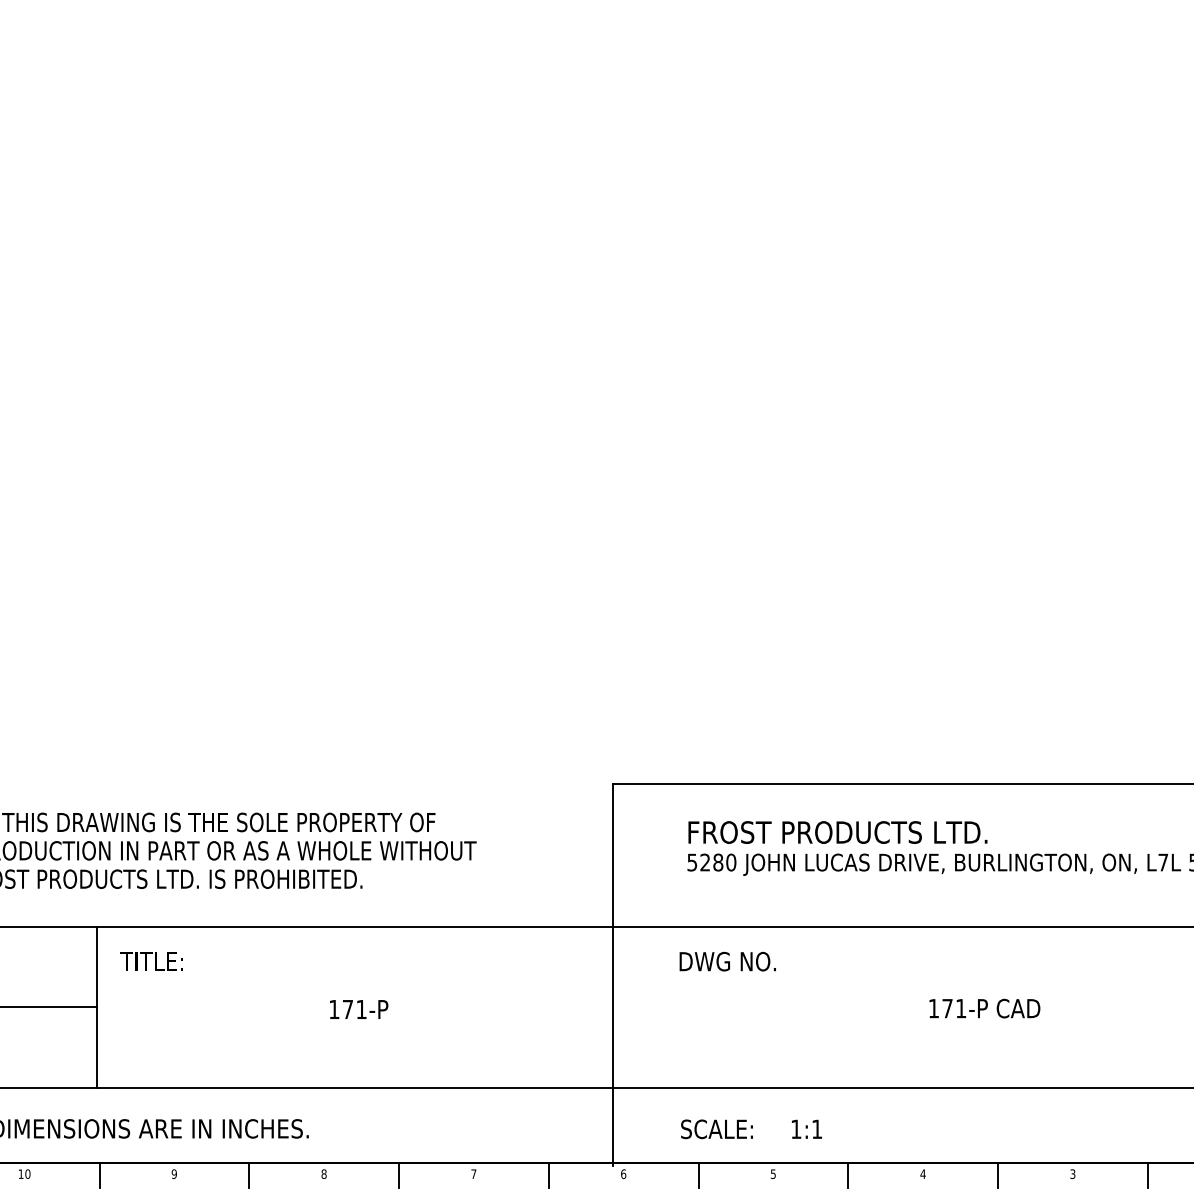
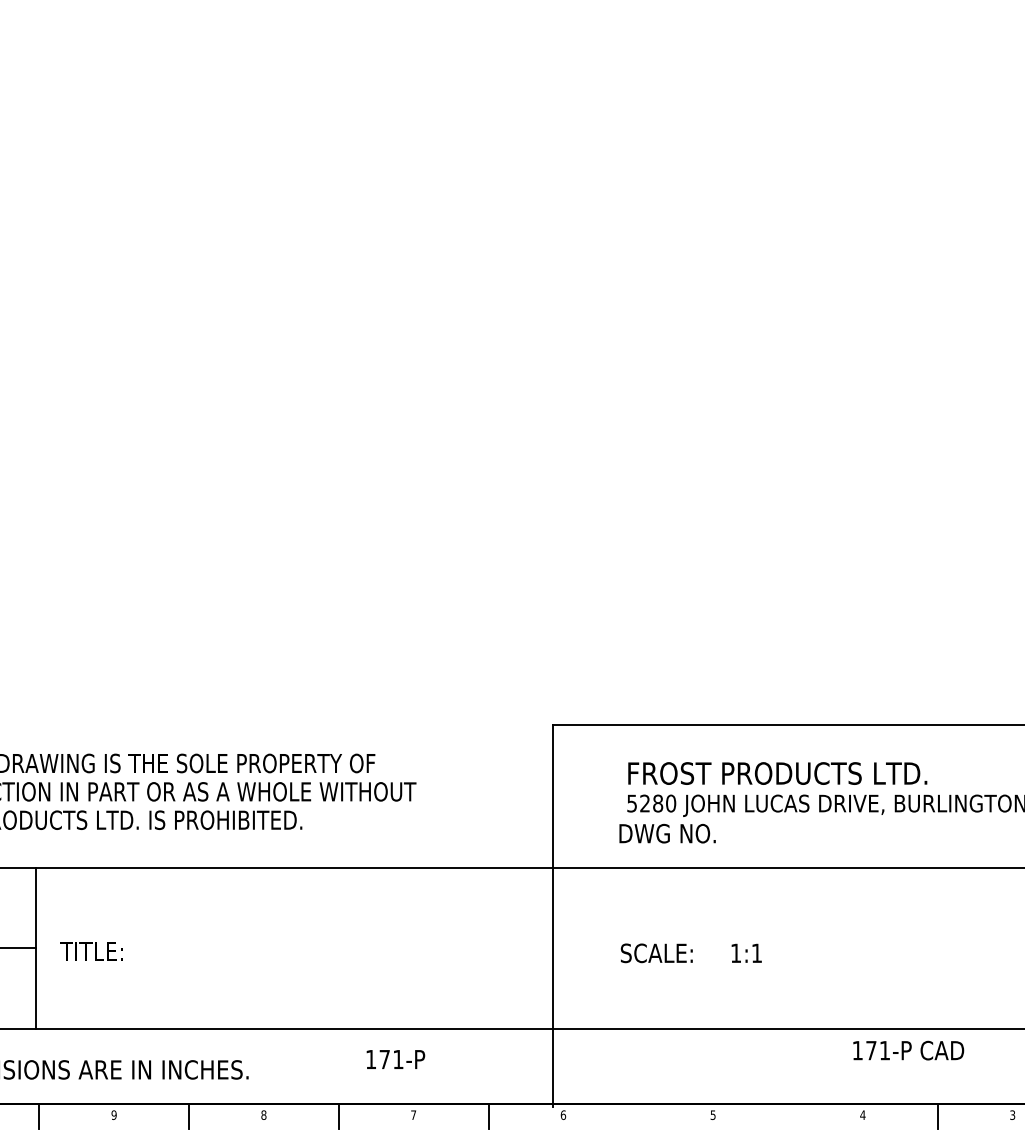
text: (151, 961) -> (91, 951), moved
text: (727, 961) -> (667, 833), moved
text: (984, 1008) -> (908, 1050), moved
text: (359, 1009) -> (396, 1059), moved
text: (751, 1129) -> (691, 953), moved
line: (698, 1175) -> (638, 1116), removed
line: (848, 1175) -> (788, 1116), removed

